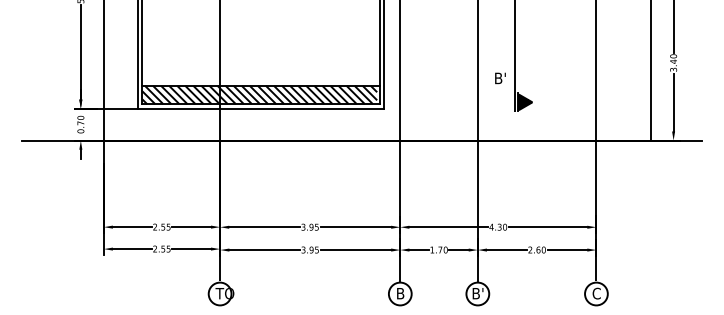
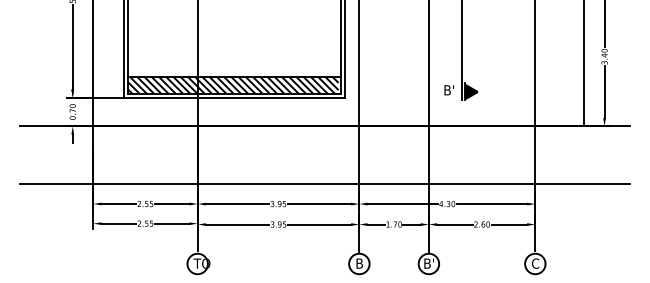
text: (500, 78) -> (449, 90), moved
line: (361, 205) -> (324, 184), added

